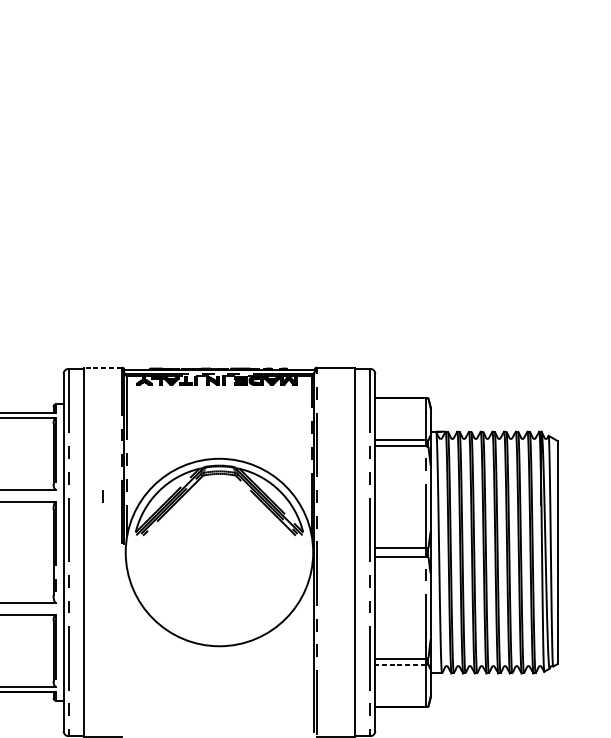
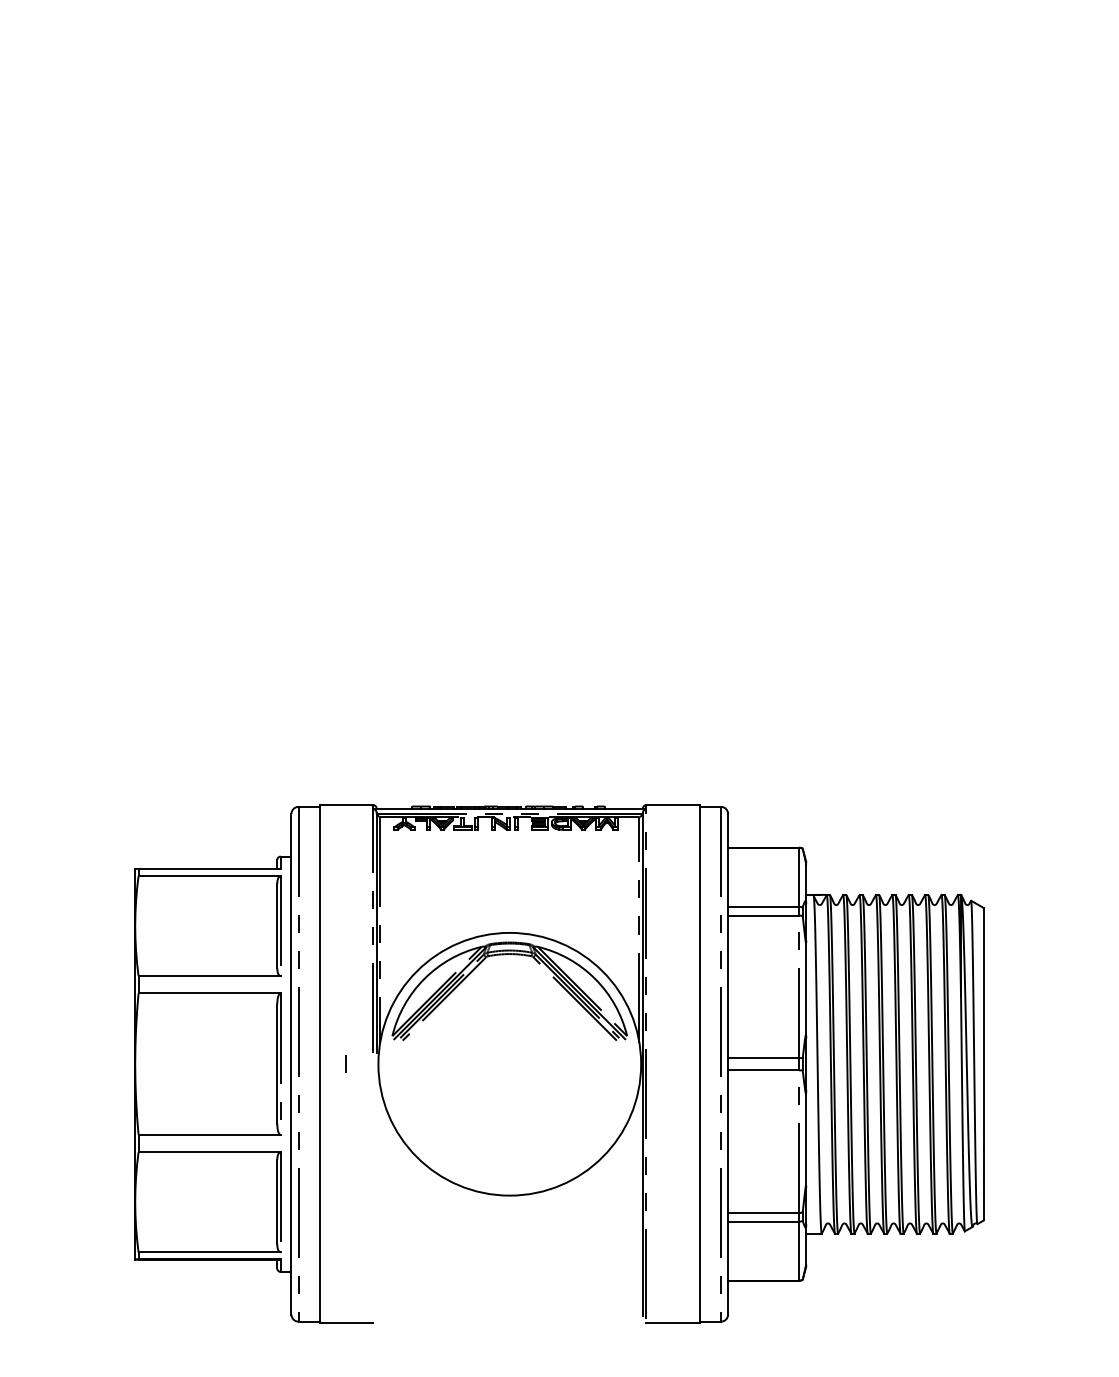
line: (102, 367) -> (346, 805), dashed -> solid
line: (102, 495) -> (345, 1063), moved
line: (400, 664) -> (763, 1221), dashed -> solid

